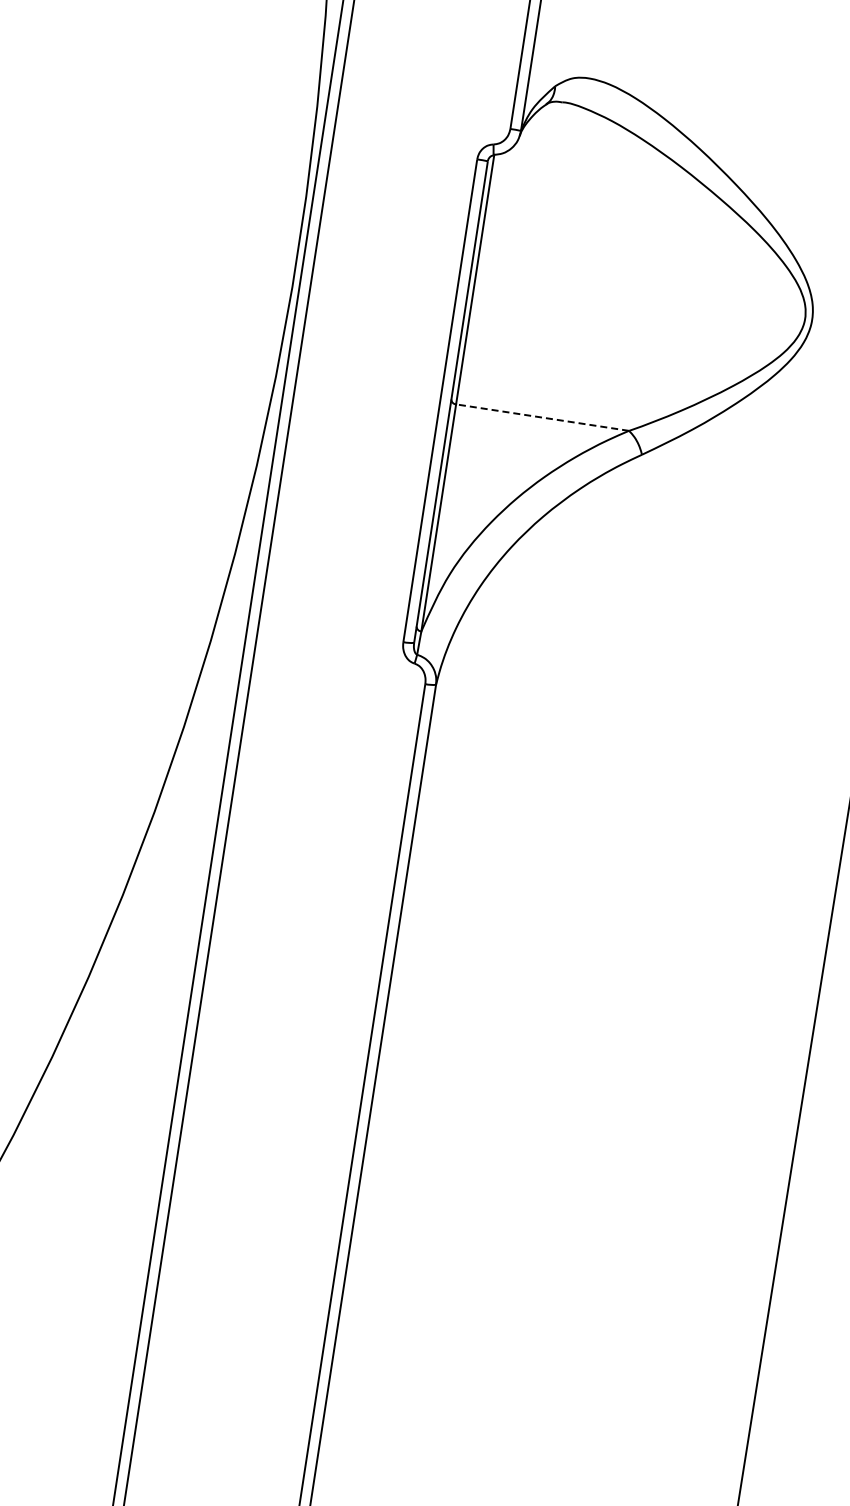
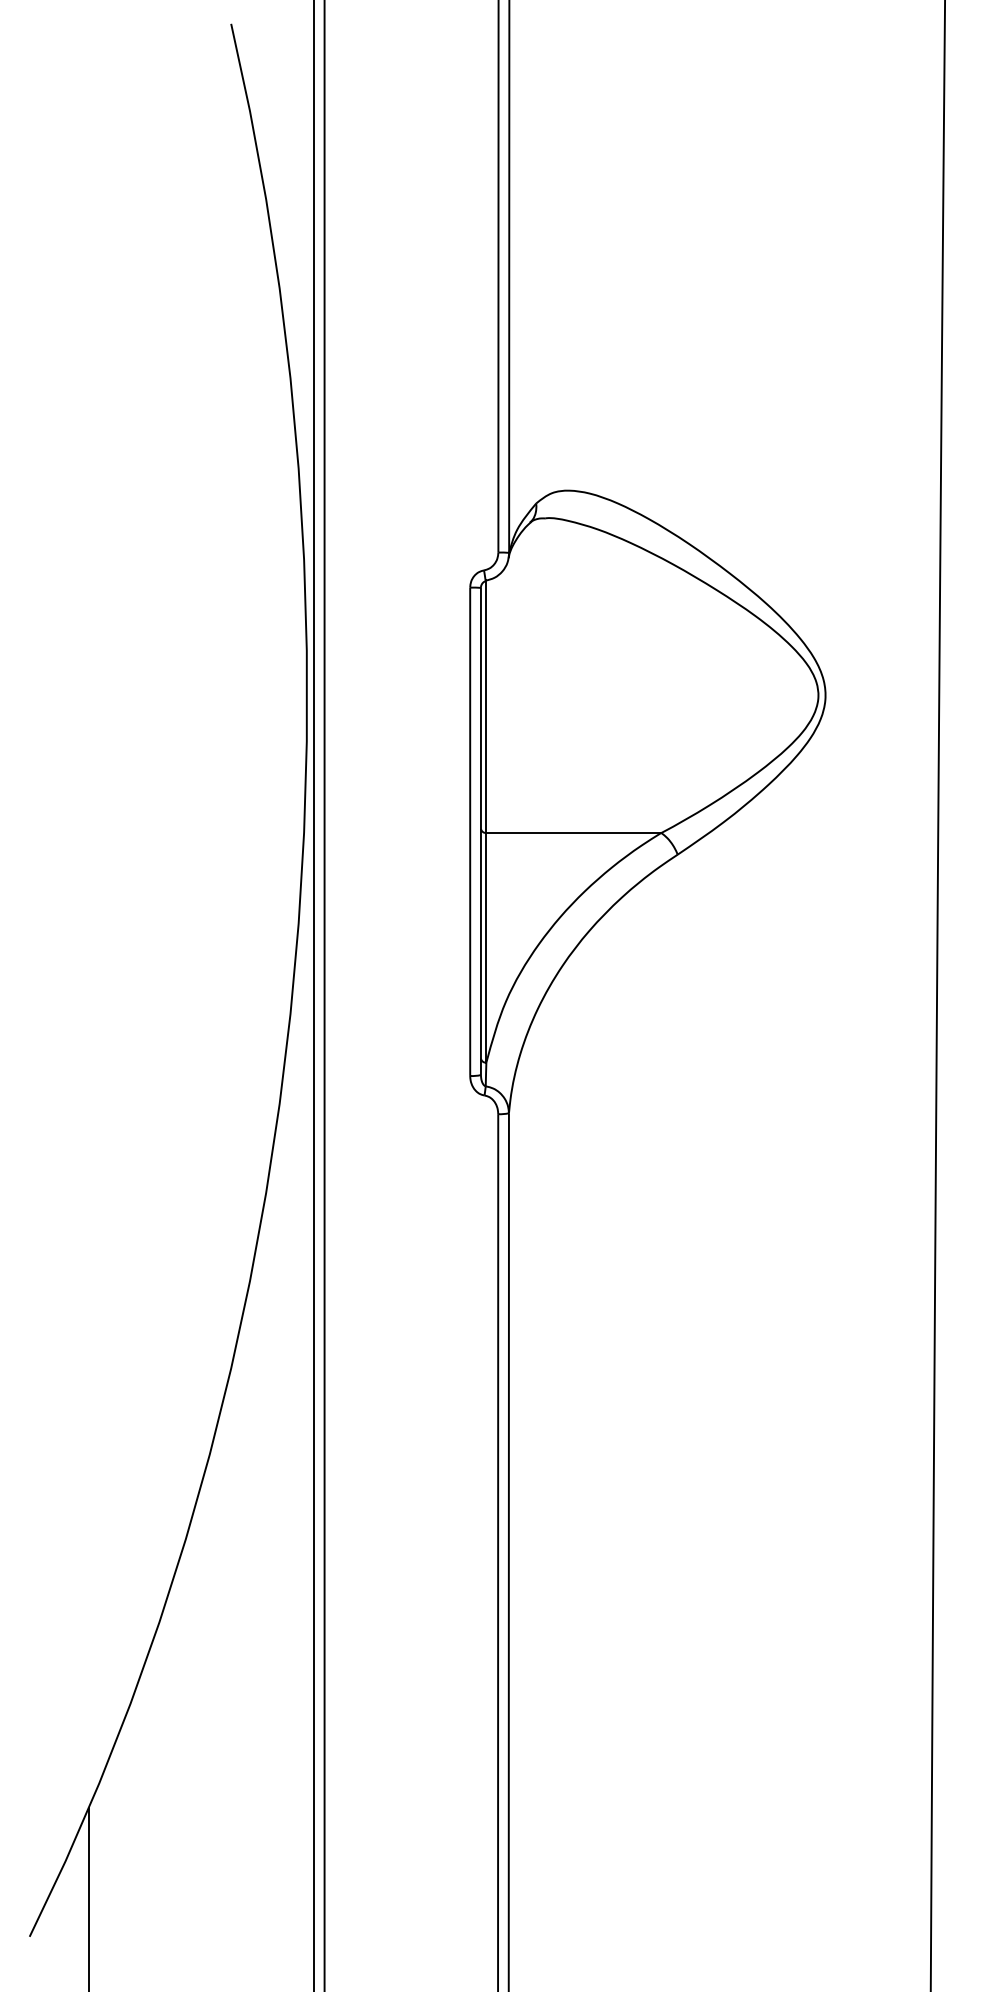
line: (542, 417) -> (573, 832), dashed -> solid

